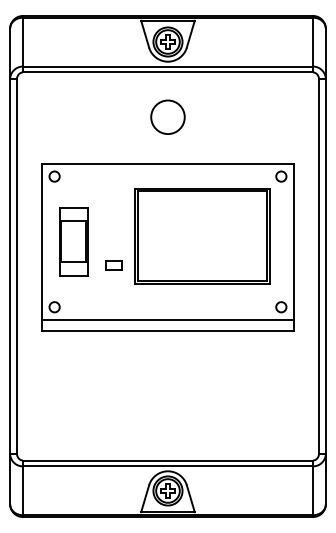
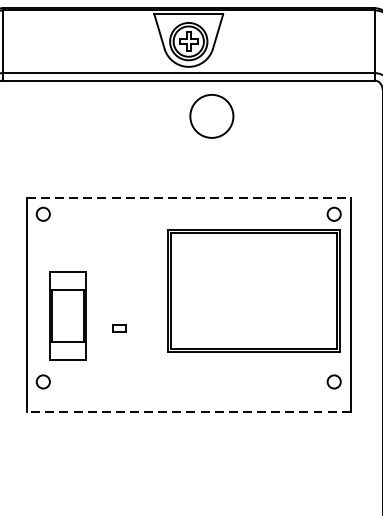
circle: (167, 116) -> (211, 115), moved
line: (168, 163) -> (189, 197), solid -> dashed
part: (202, 236) -> (253, 291), moved
part: (73, 241) -> (67, 315), moved
part: (113, 265) -> (118, 328), size x0.6
line: (167, 320) -> (188, 398), removed
line: (167, 330) -> (188, 411), solid -> dashed

